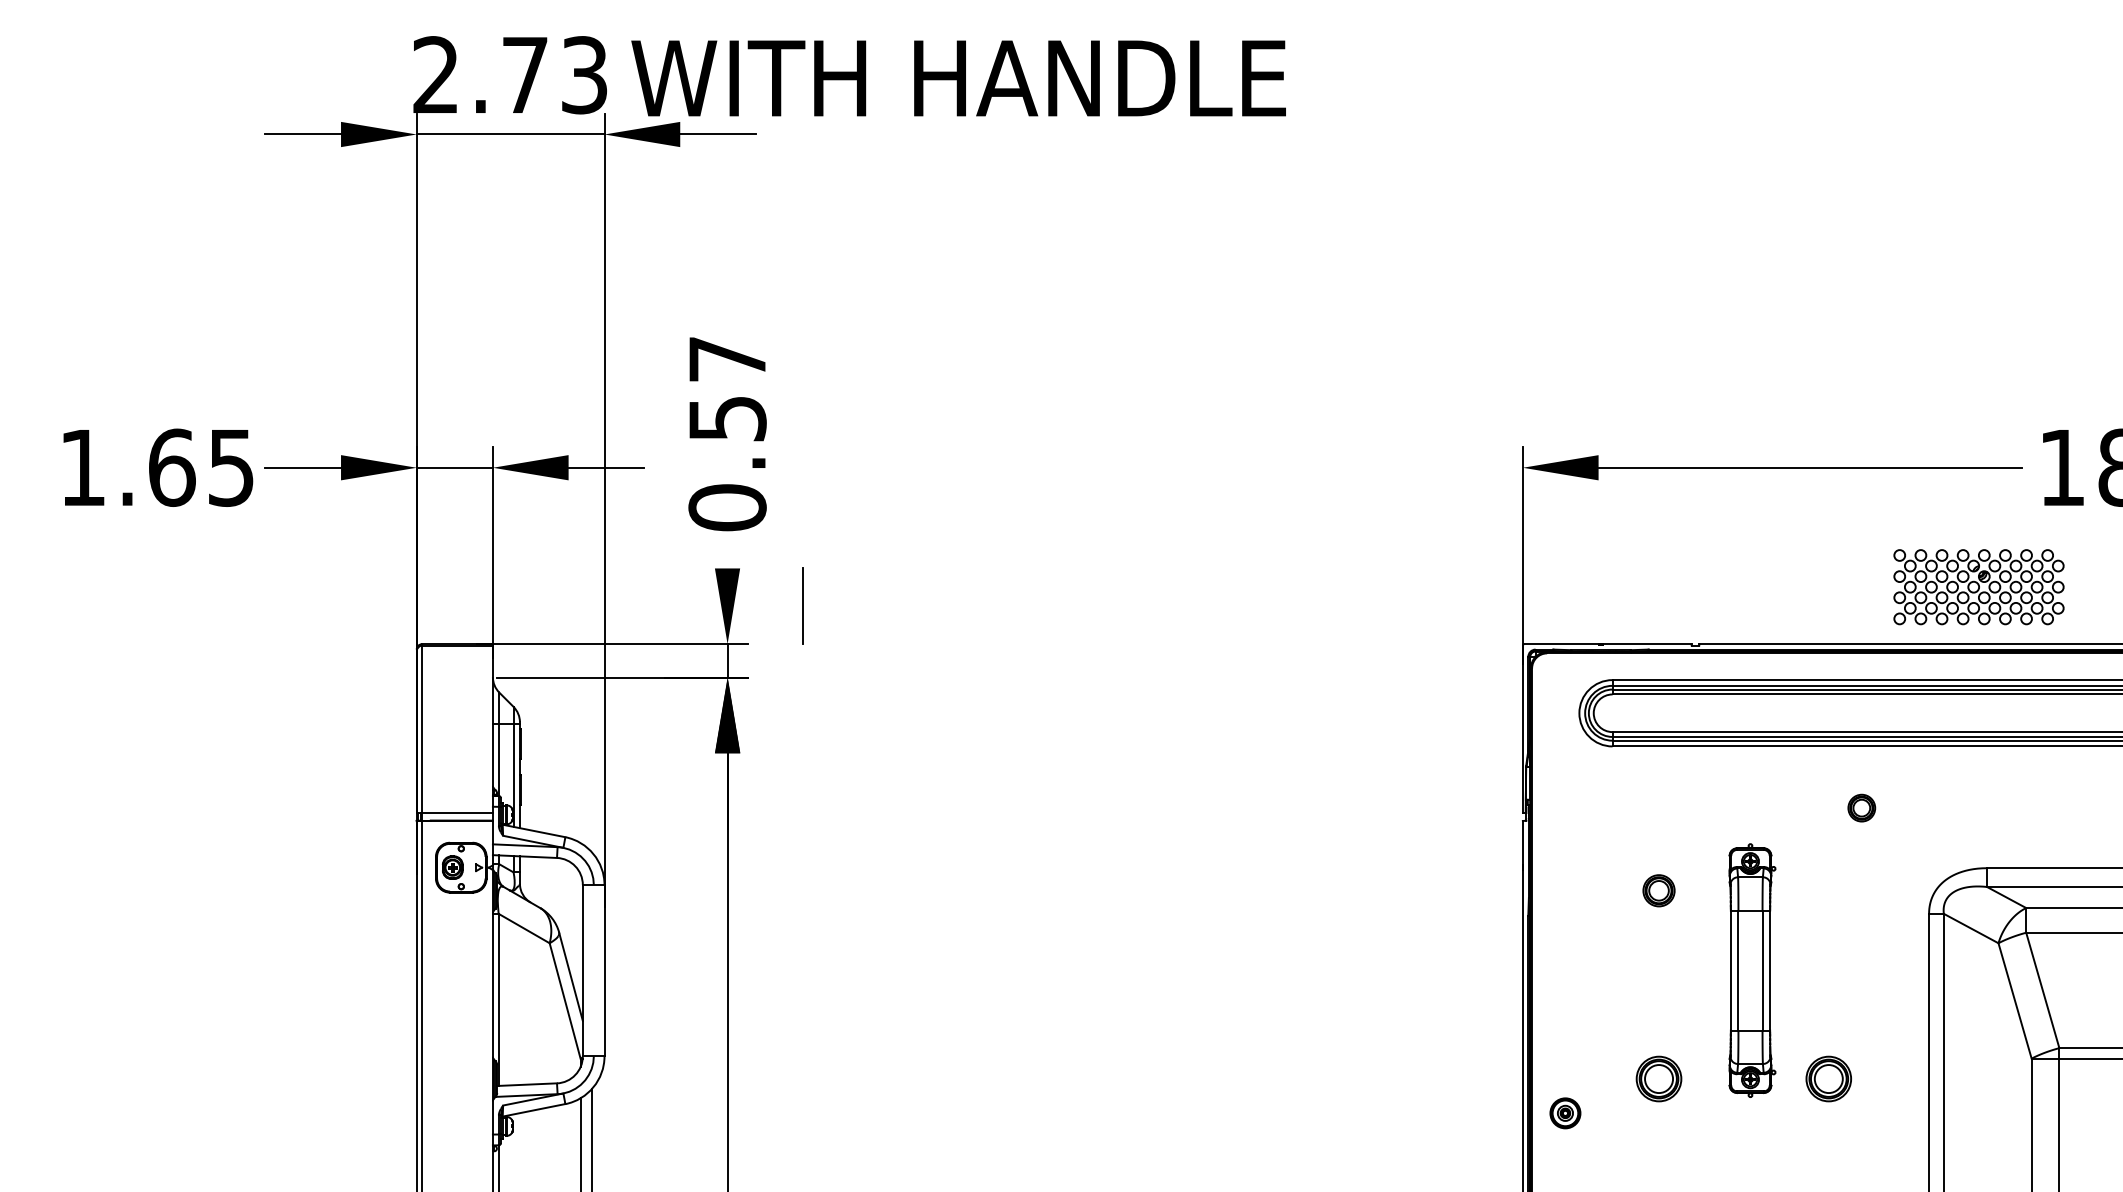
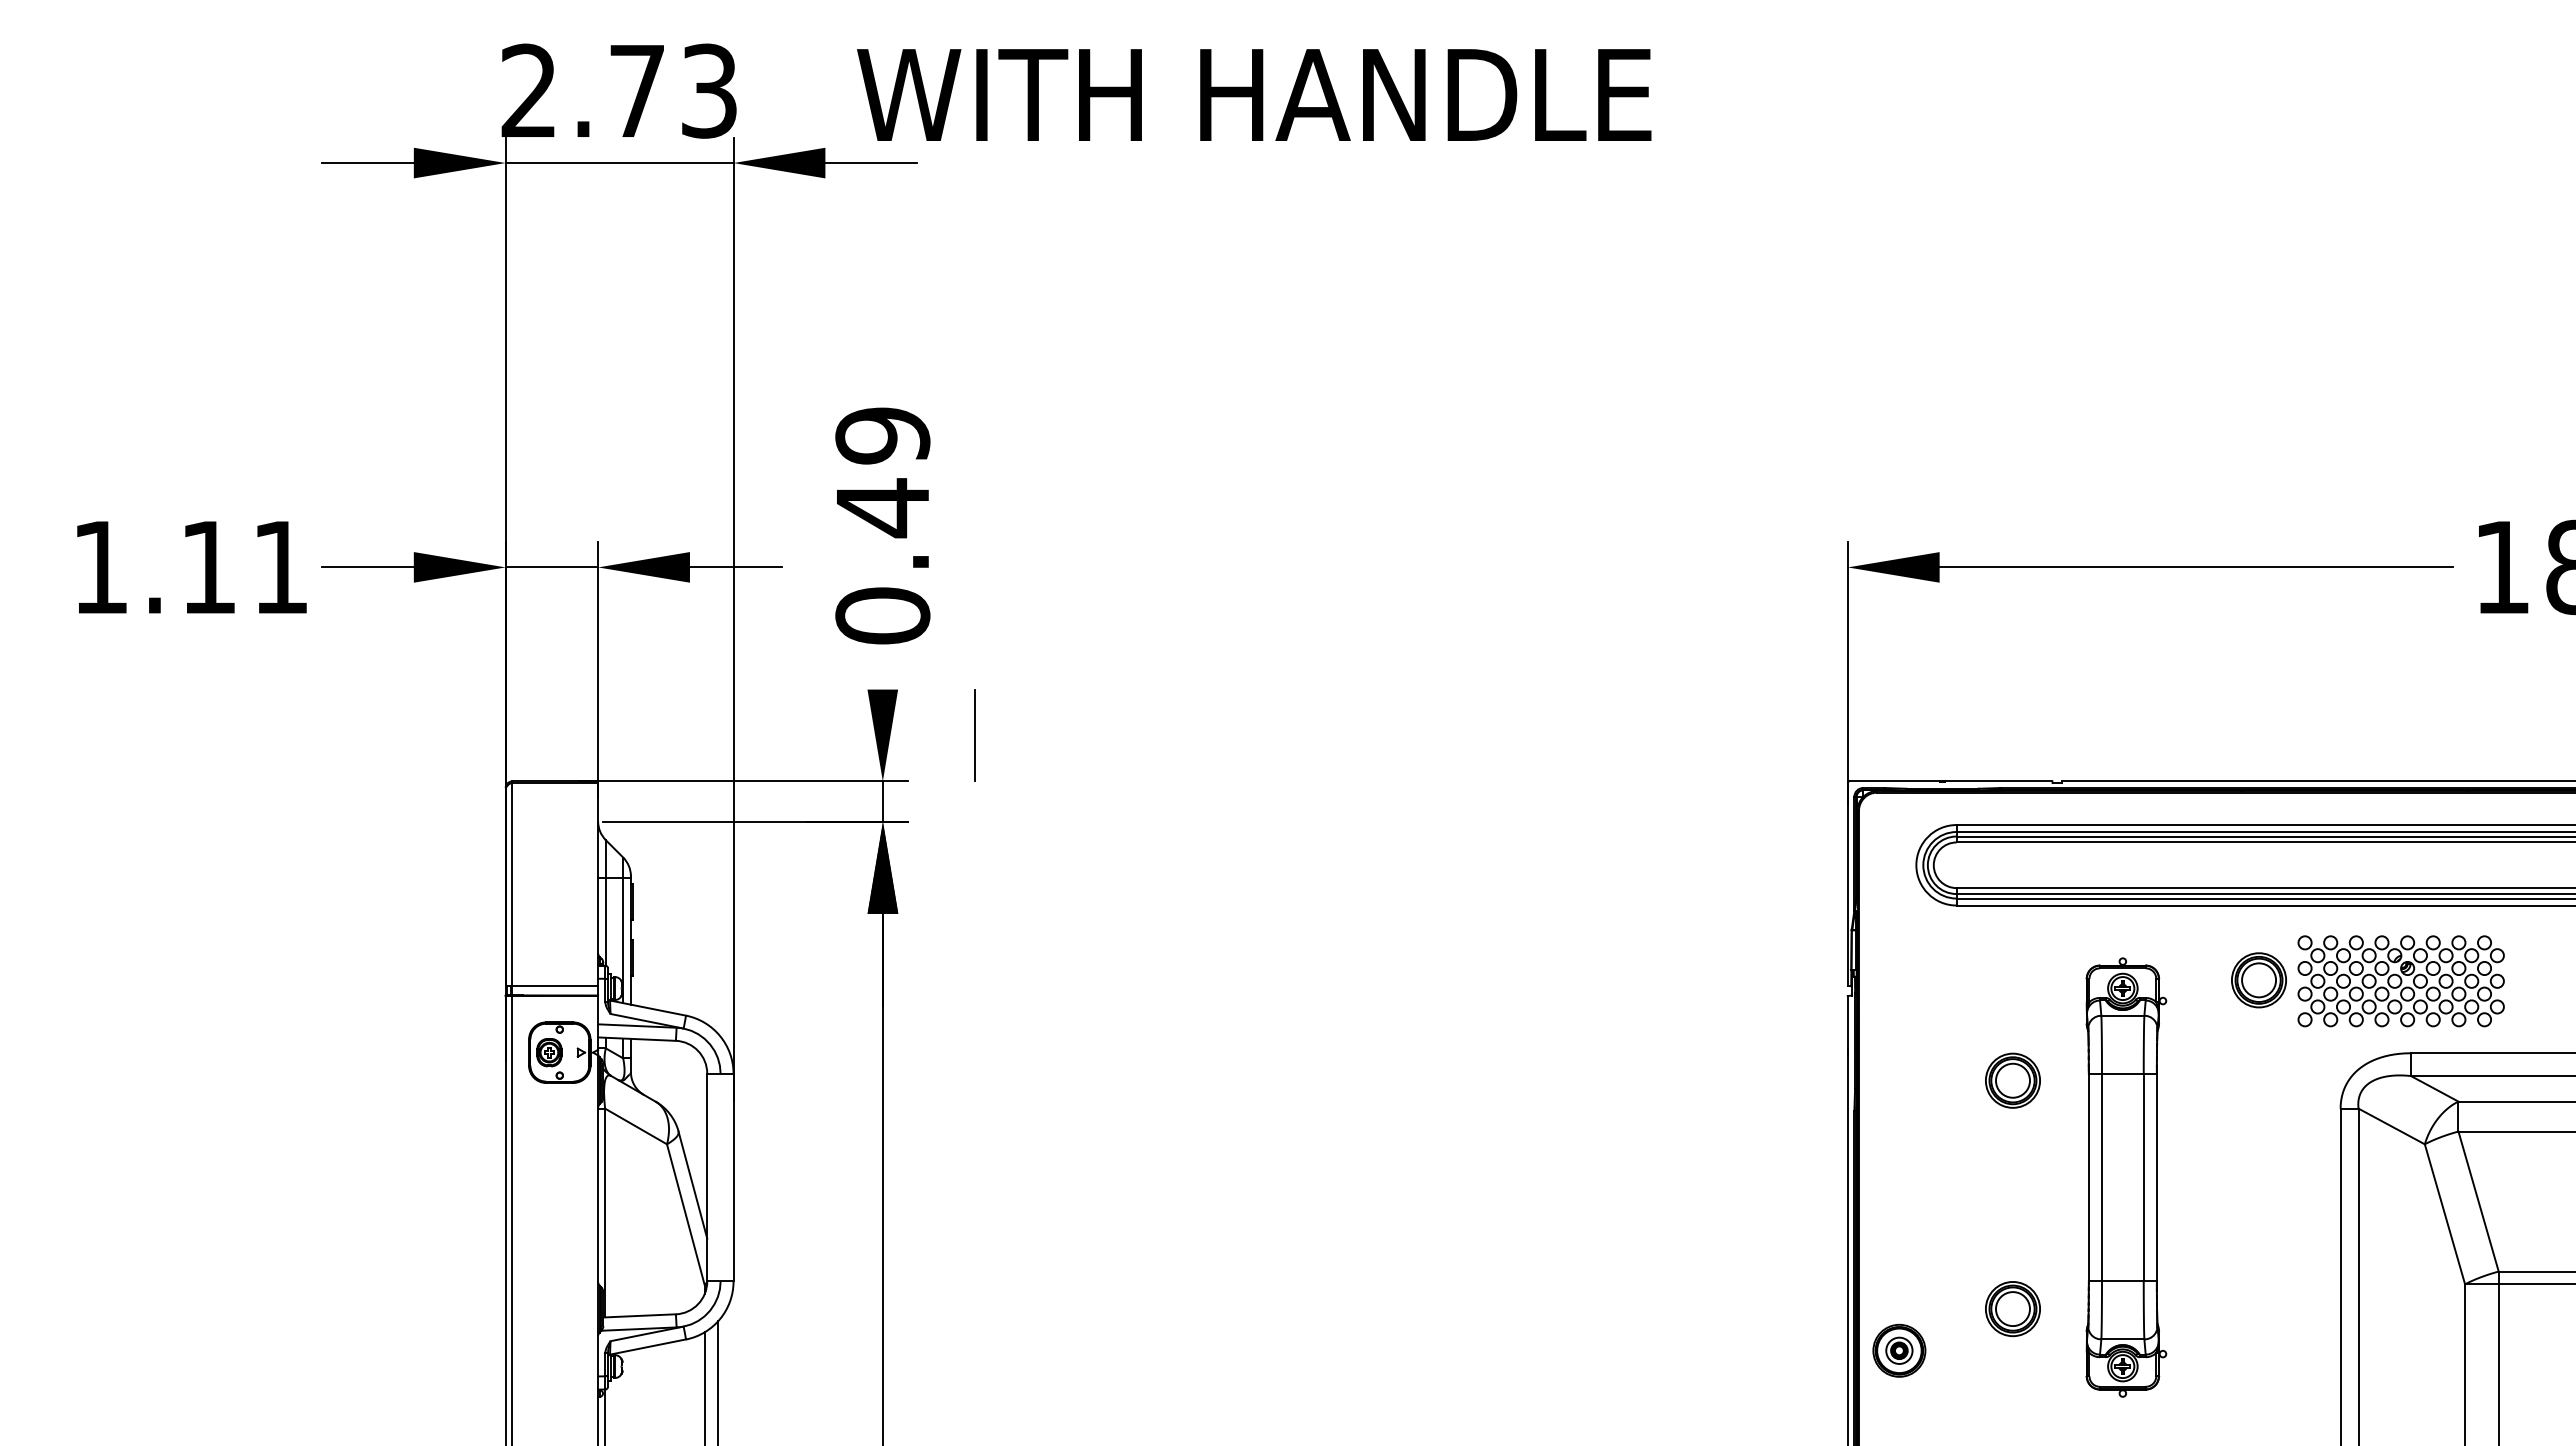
text: (958, 77) -> (1254, 94), moved
text: (727, 389) -> (882, 472), 0.57 -> 0.49
text: (200, 467) -> (243, 567), 1.65 -> 1.11
part: (1978, 587) -> (2400, 981), moved
part: (1861, 808) -> (2258, 980), size x1.67
part: (1658, 890) -> (2012, 1080), size x1.43
part: (1752, 970) -> (2126, 1177), size x1.43
part: (1828, 1078) -> (2218, 1308), removed
part: (1565, 1113) -> (1899, 1350), size x1.43

